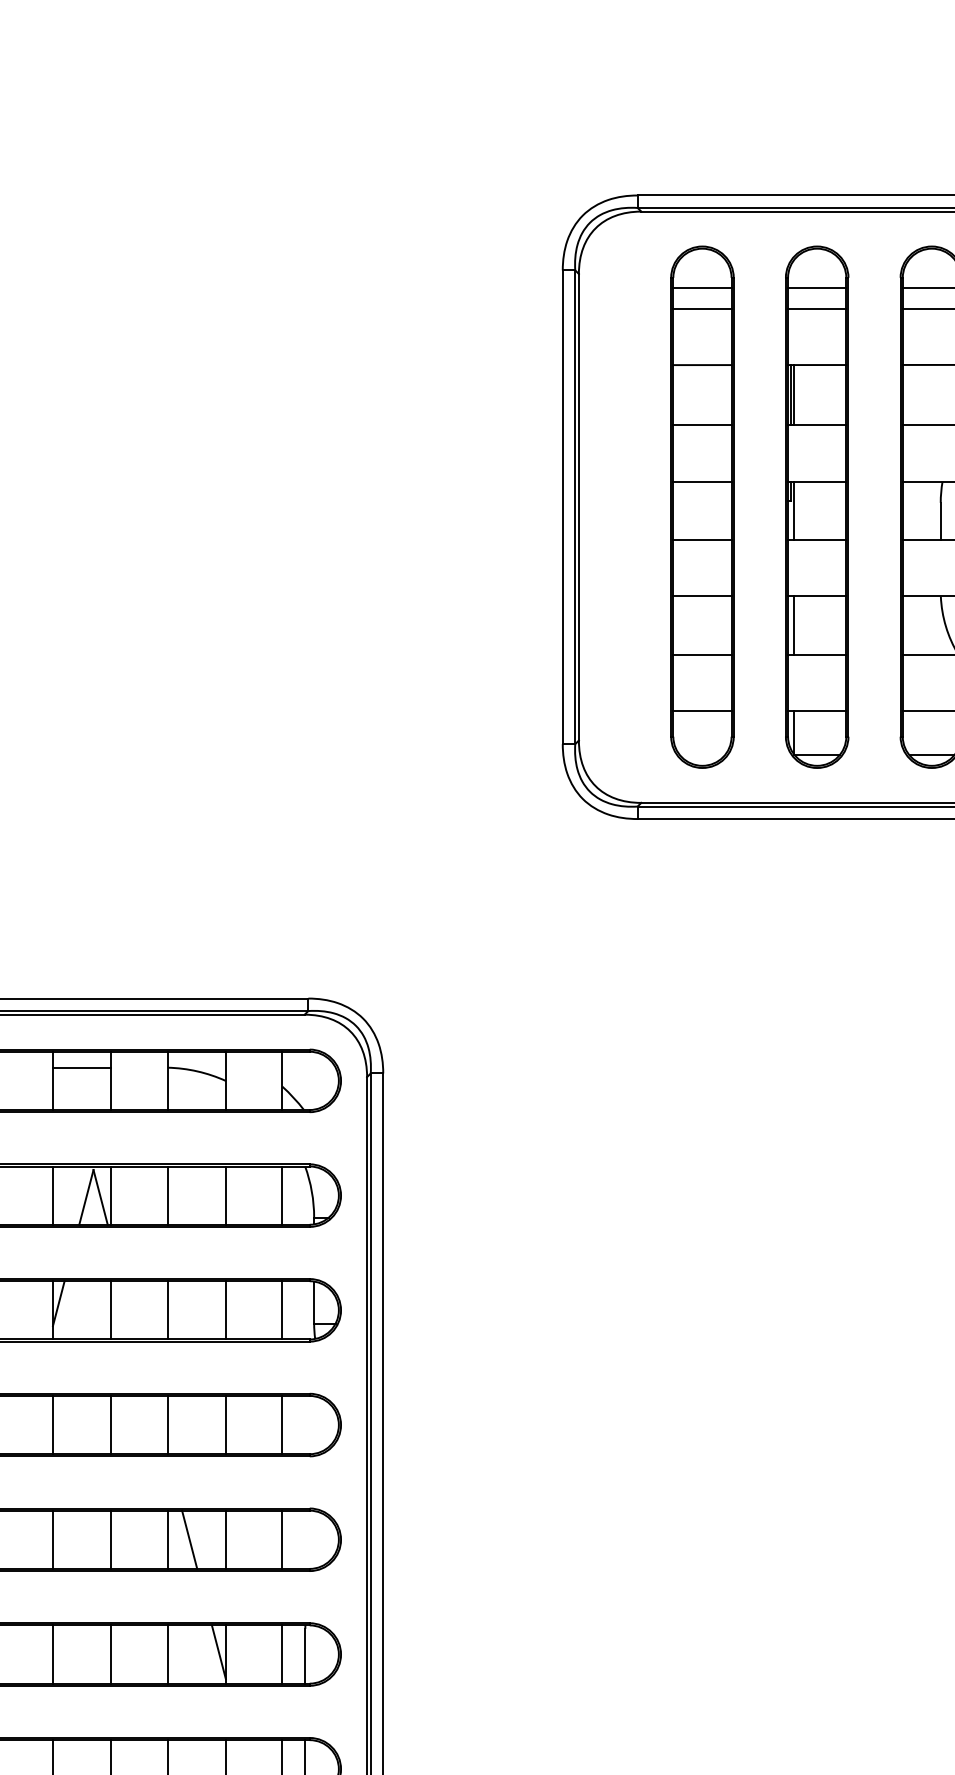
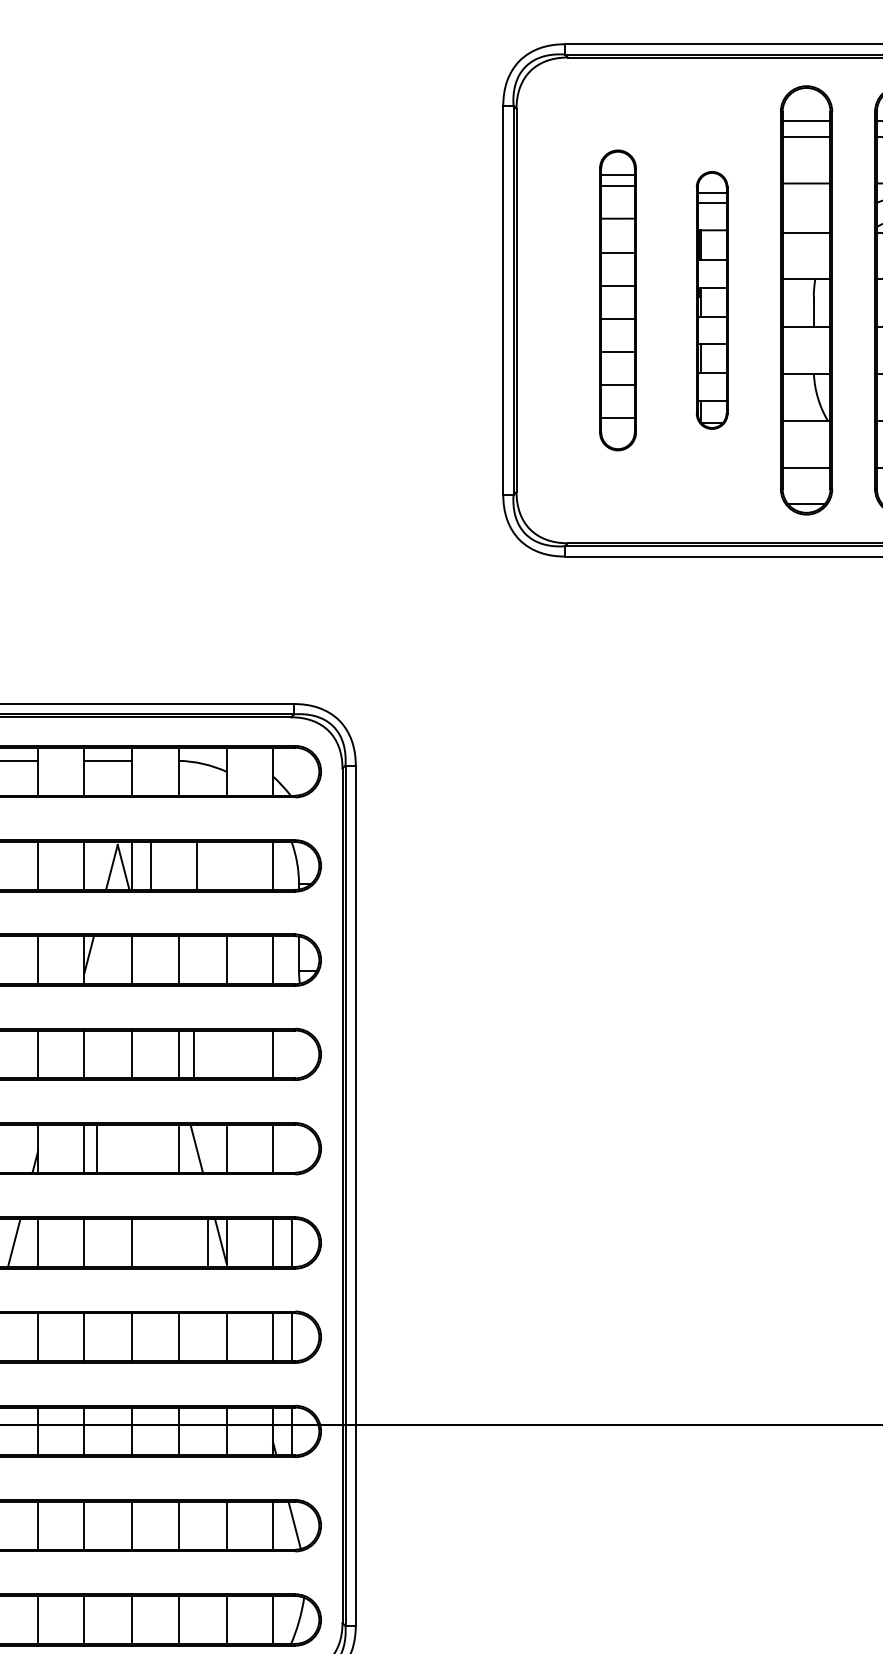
part: (701, 507) -> (617, 300), size x0.7
part: (816, 507) -> (711, 300), size x0.6
line: (167, 1195) -> (150, 865), moved
line: (225, 1195) -> (196, 865), moved
line: (225, 1425) -> (193, 1054), moved
line: (111, 1539) -> (97, 1148), moved
line: (167, 1653) -> (207, 1242), moved

